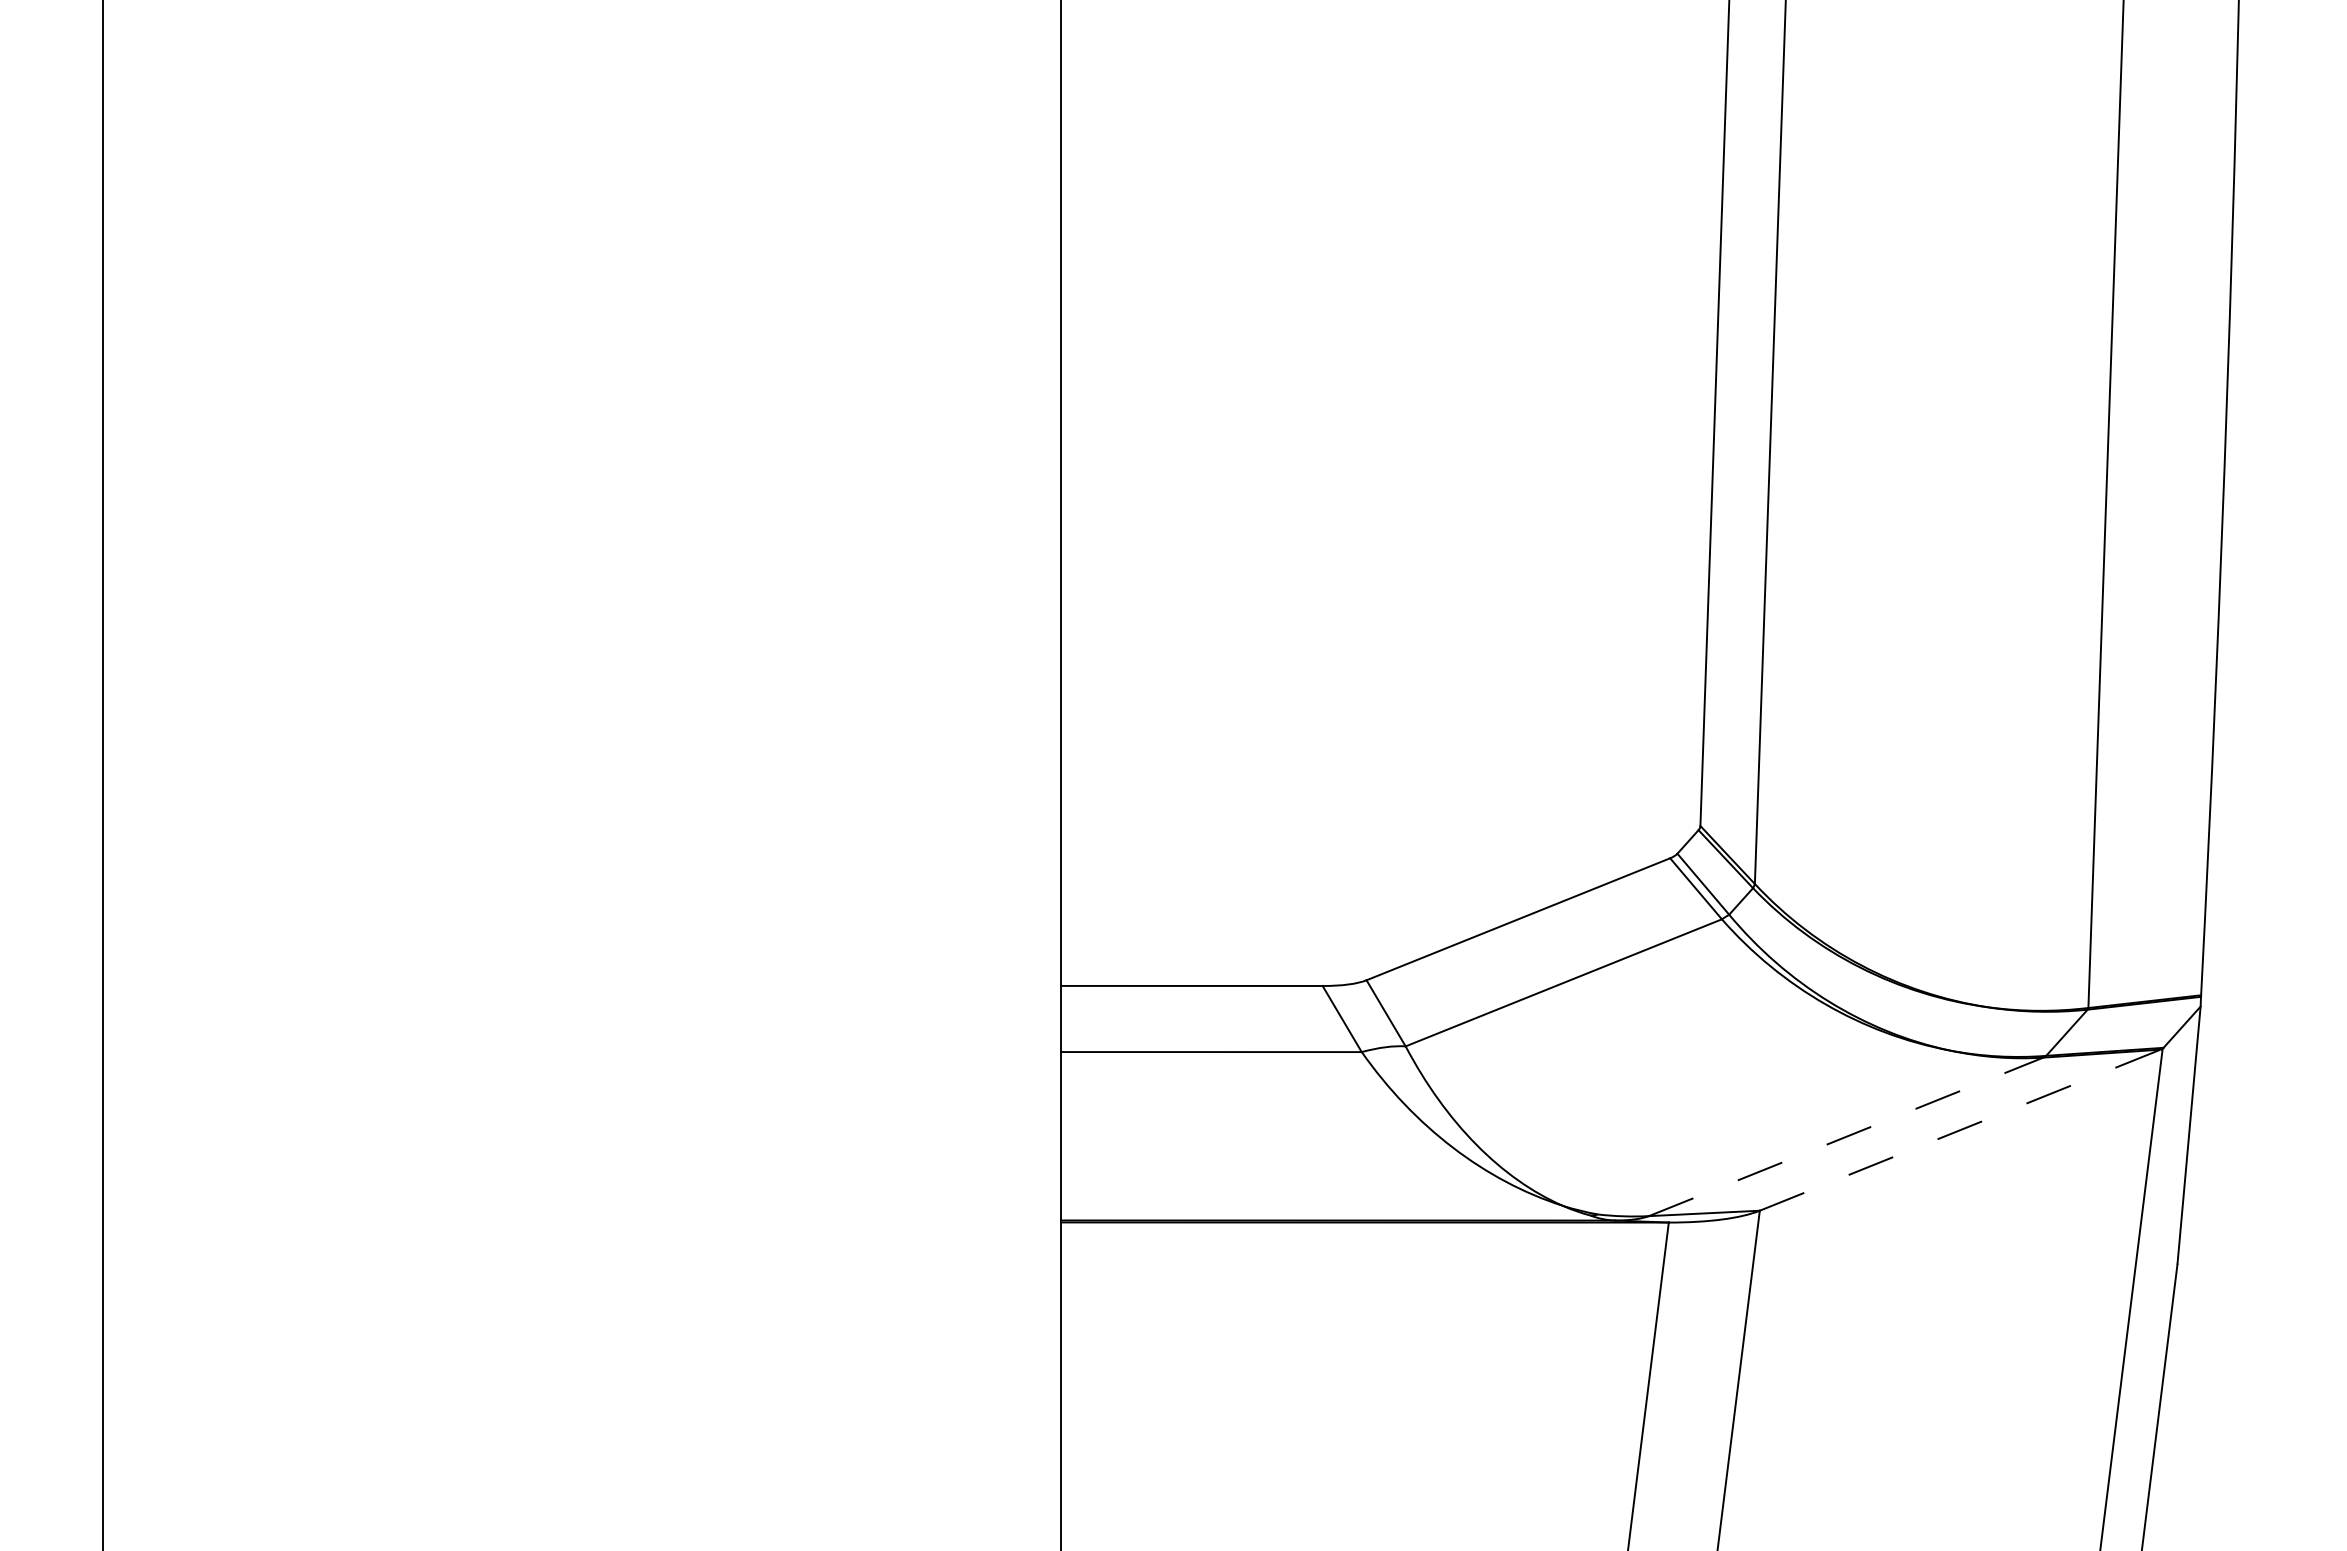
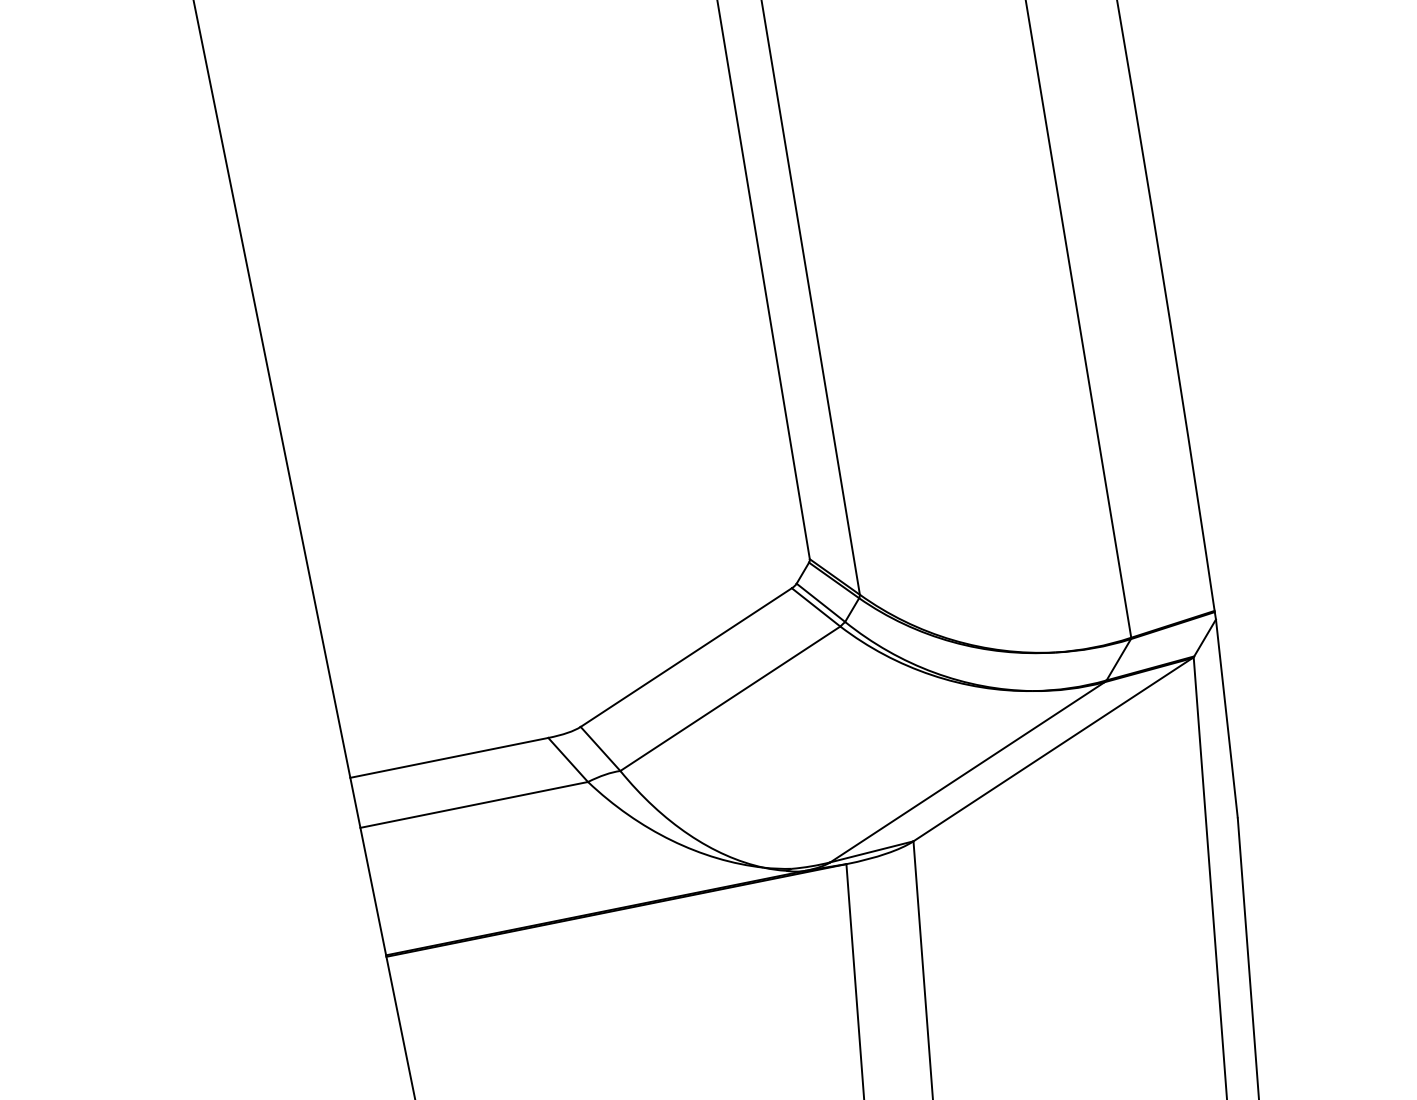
line: (1960, 1130) -> (1053, 749), dashed -> solid
line: (1846, 1136) -> (967, 771), dashed -> solid

